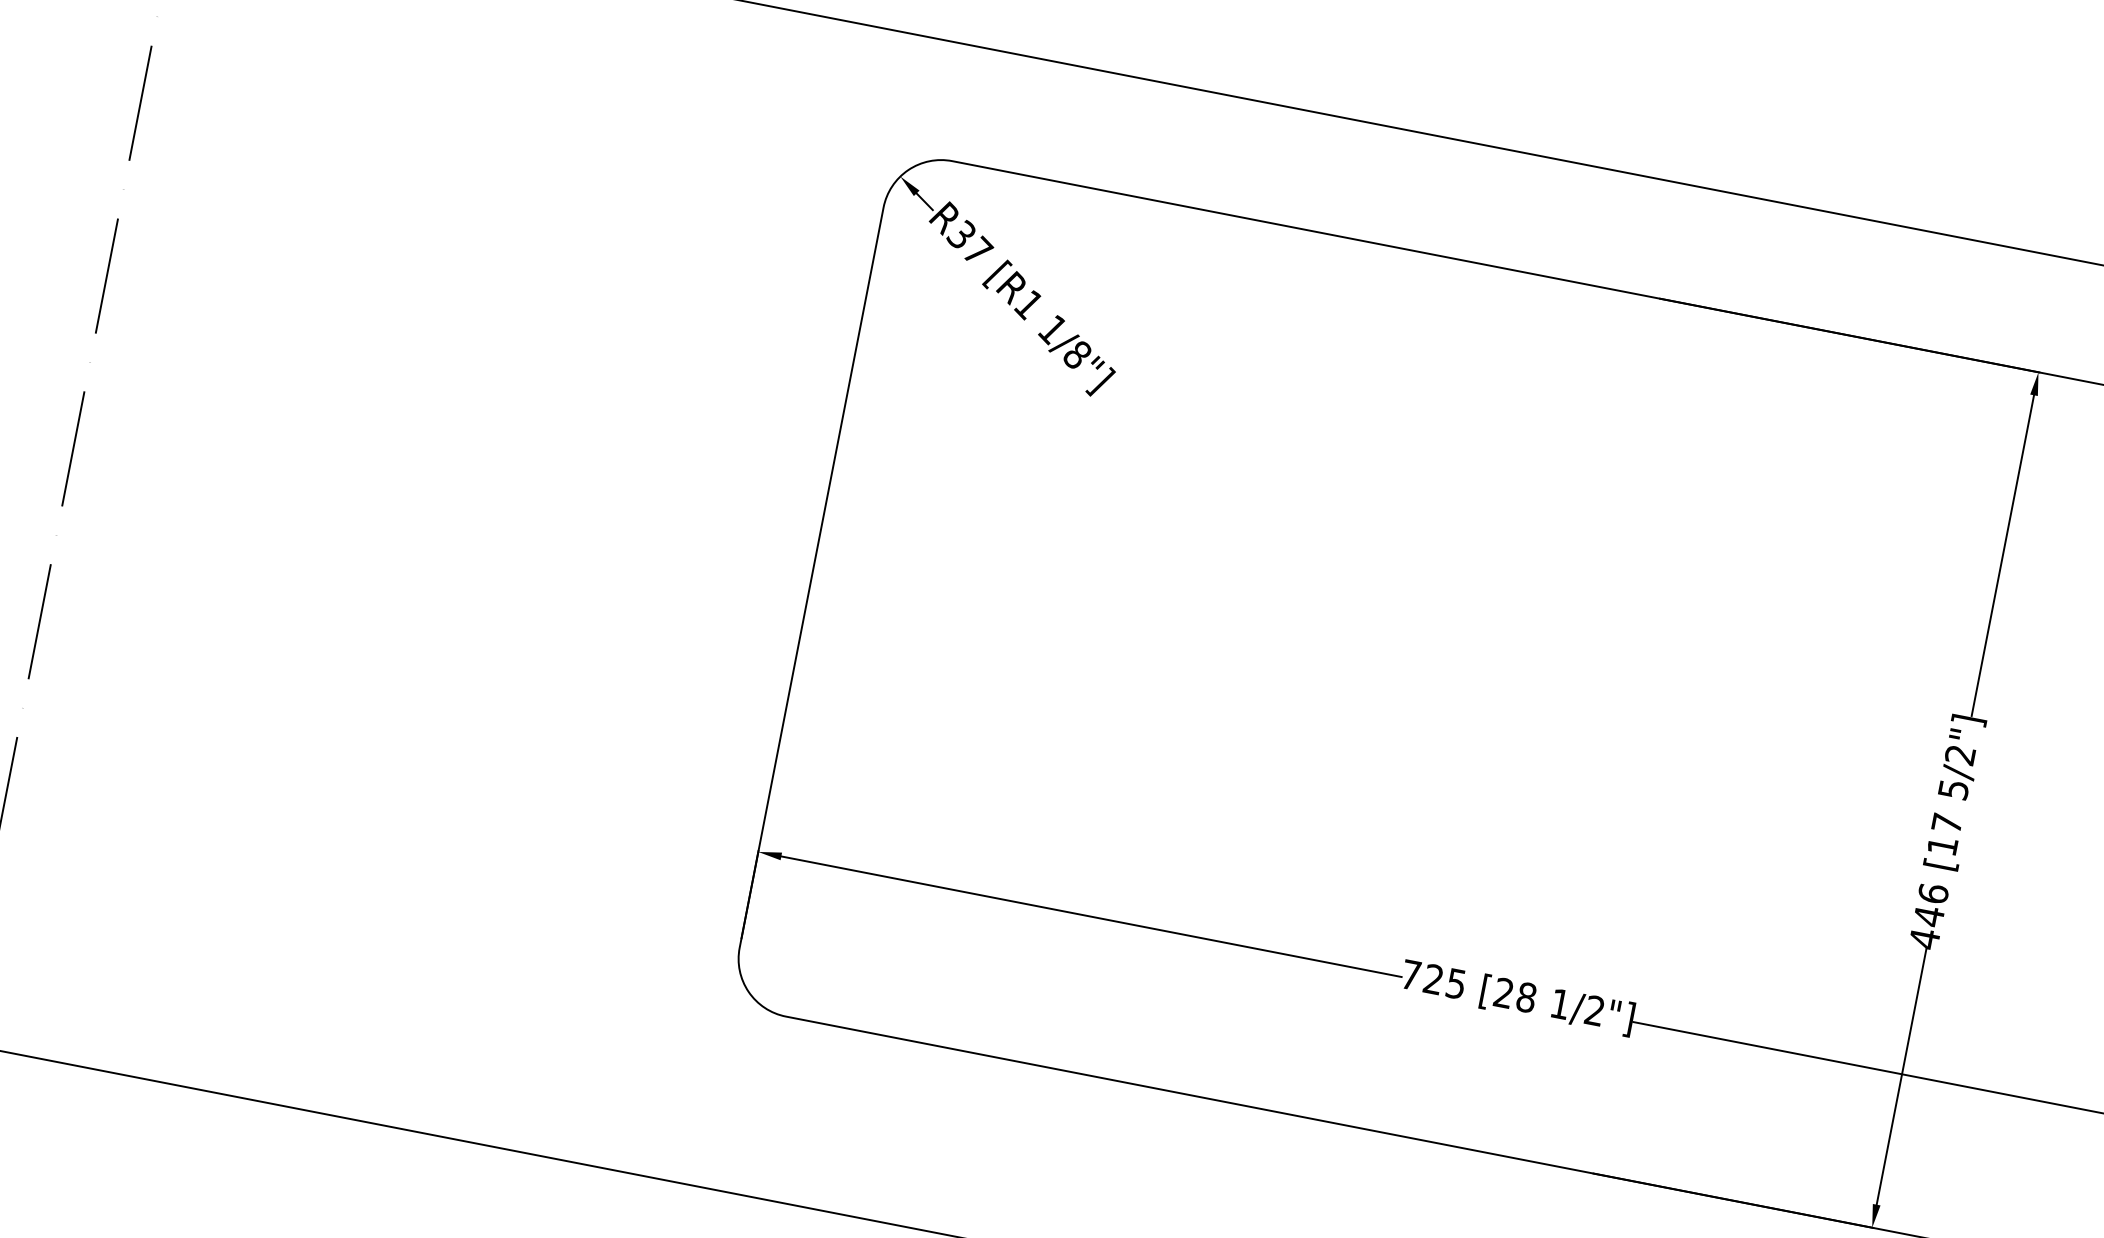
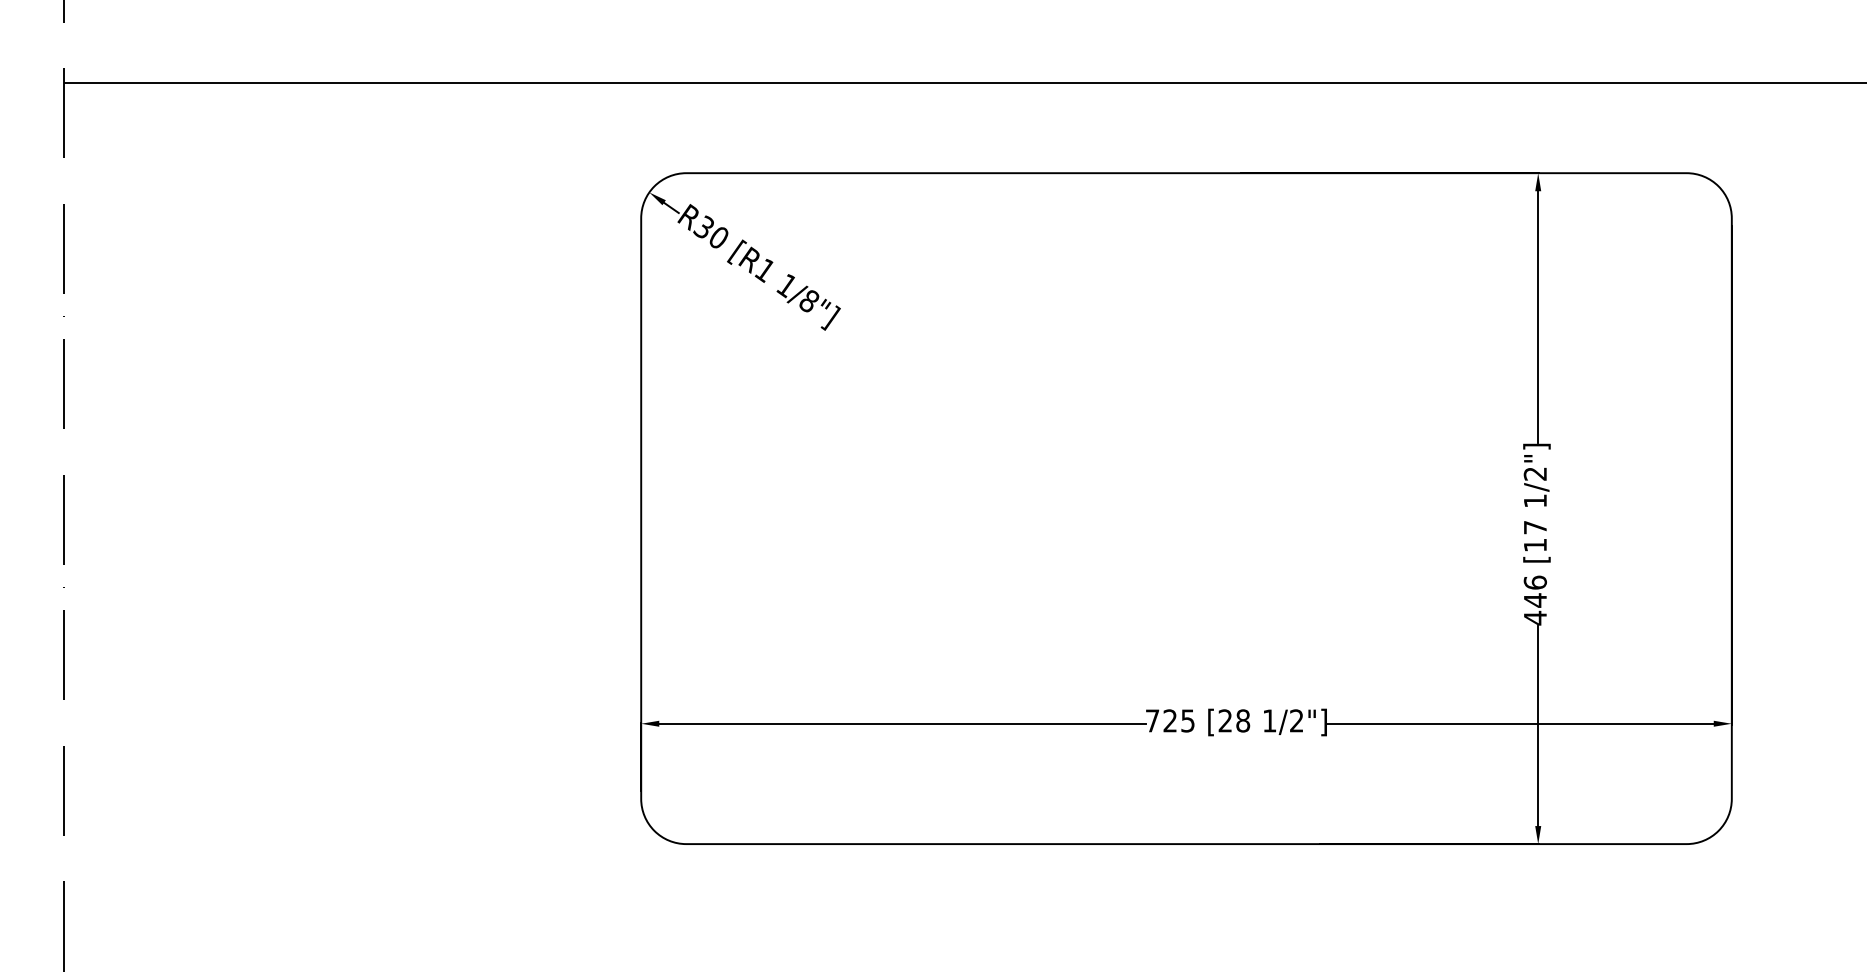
text: (978, 250) -> (719, 236), R37 -> R30
text: (1953, 788) -> (1535, 500), 5/2"] -> 1/2"]

